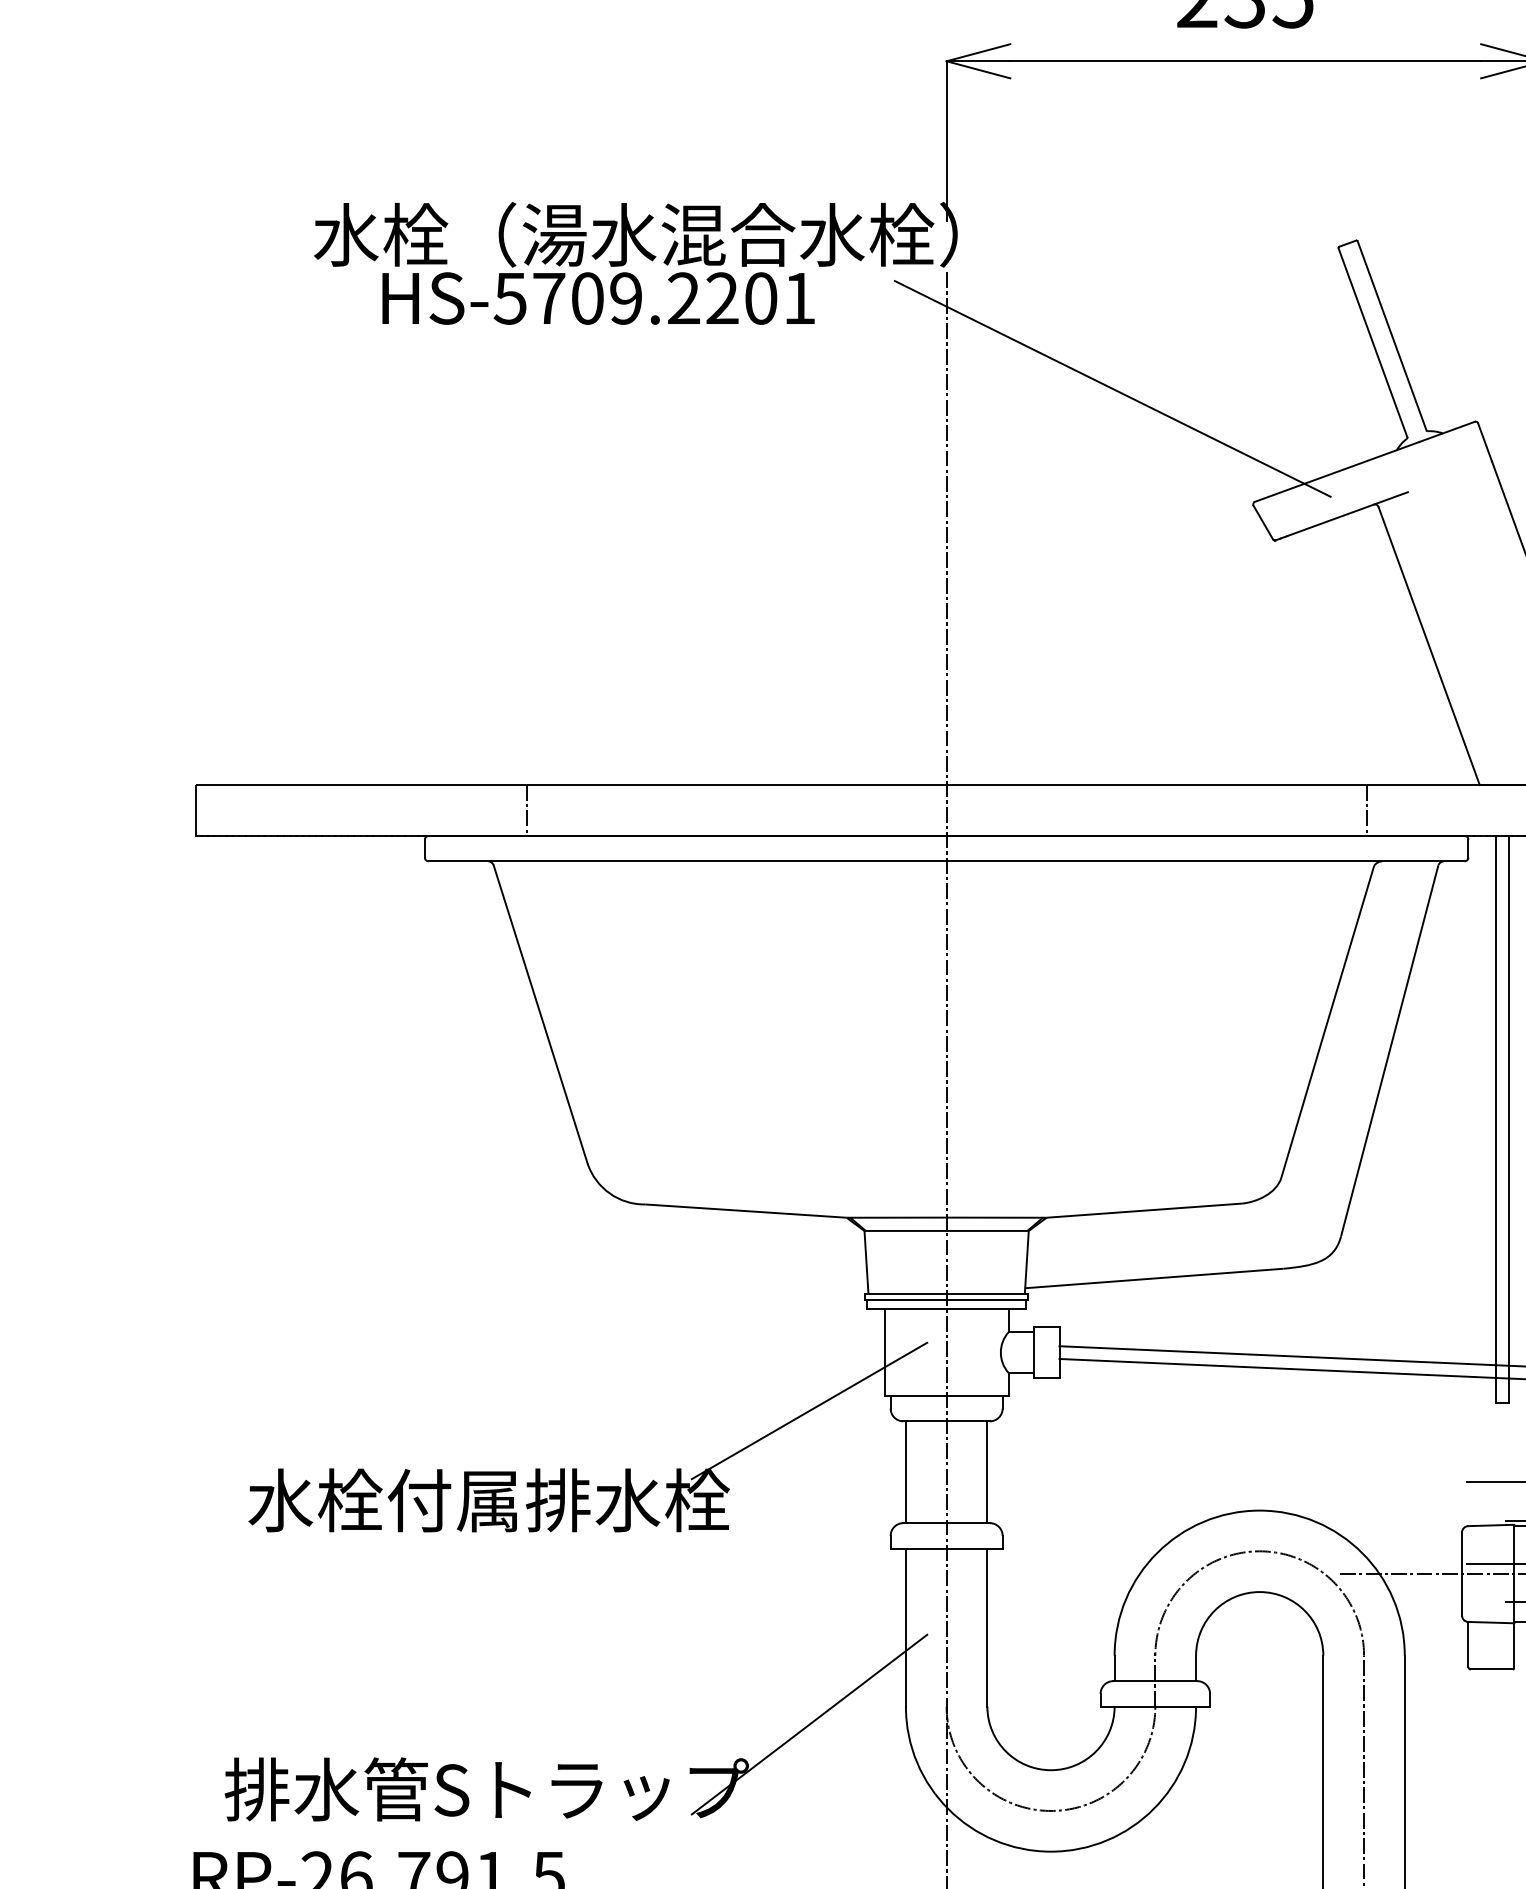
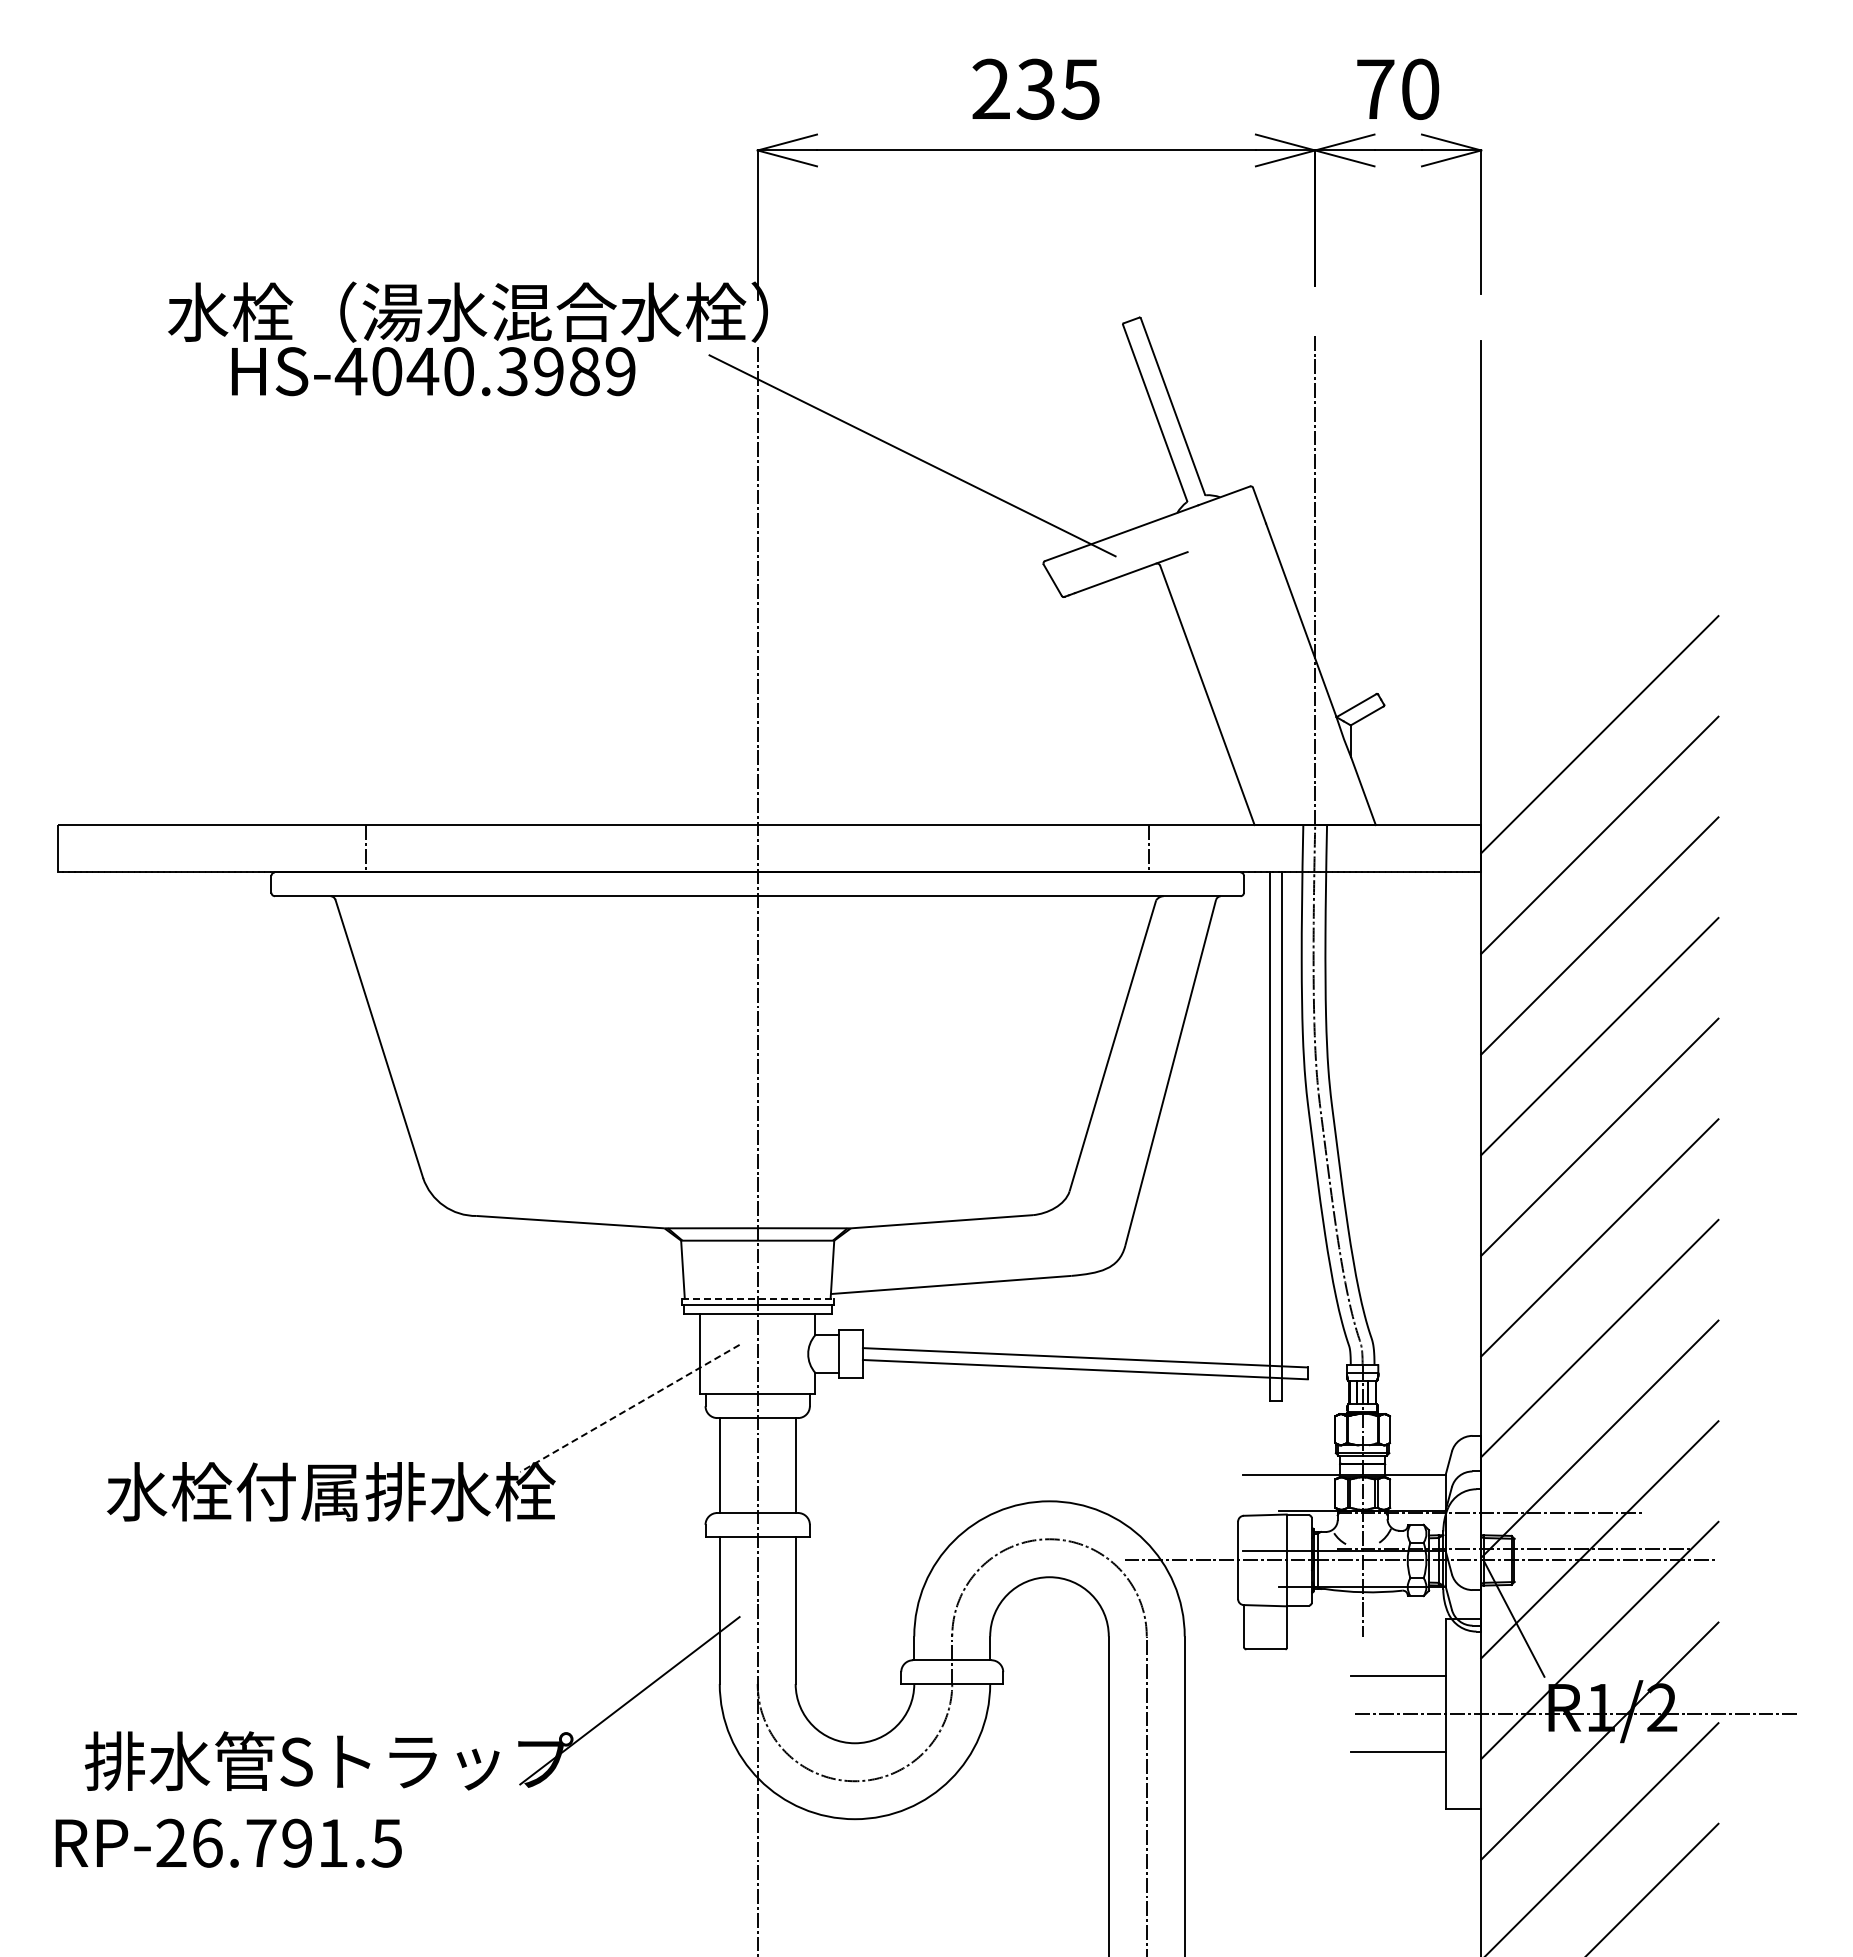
text: (653, 298) -> (484, 371), HS-5709.2201 -> HS-4040.3989
line: (947, 1294) -> (758, 1299), solid -> dashed
line: (809, 1411) -> (629, 1408), solid -> dashed

